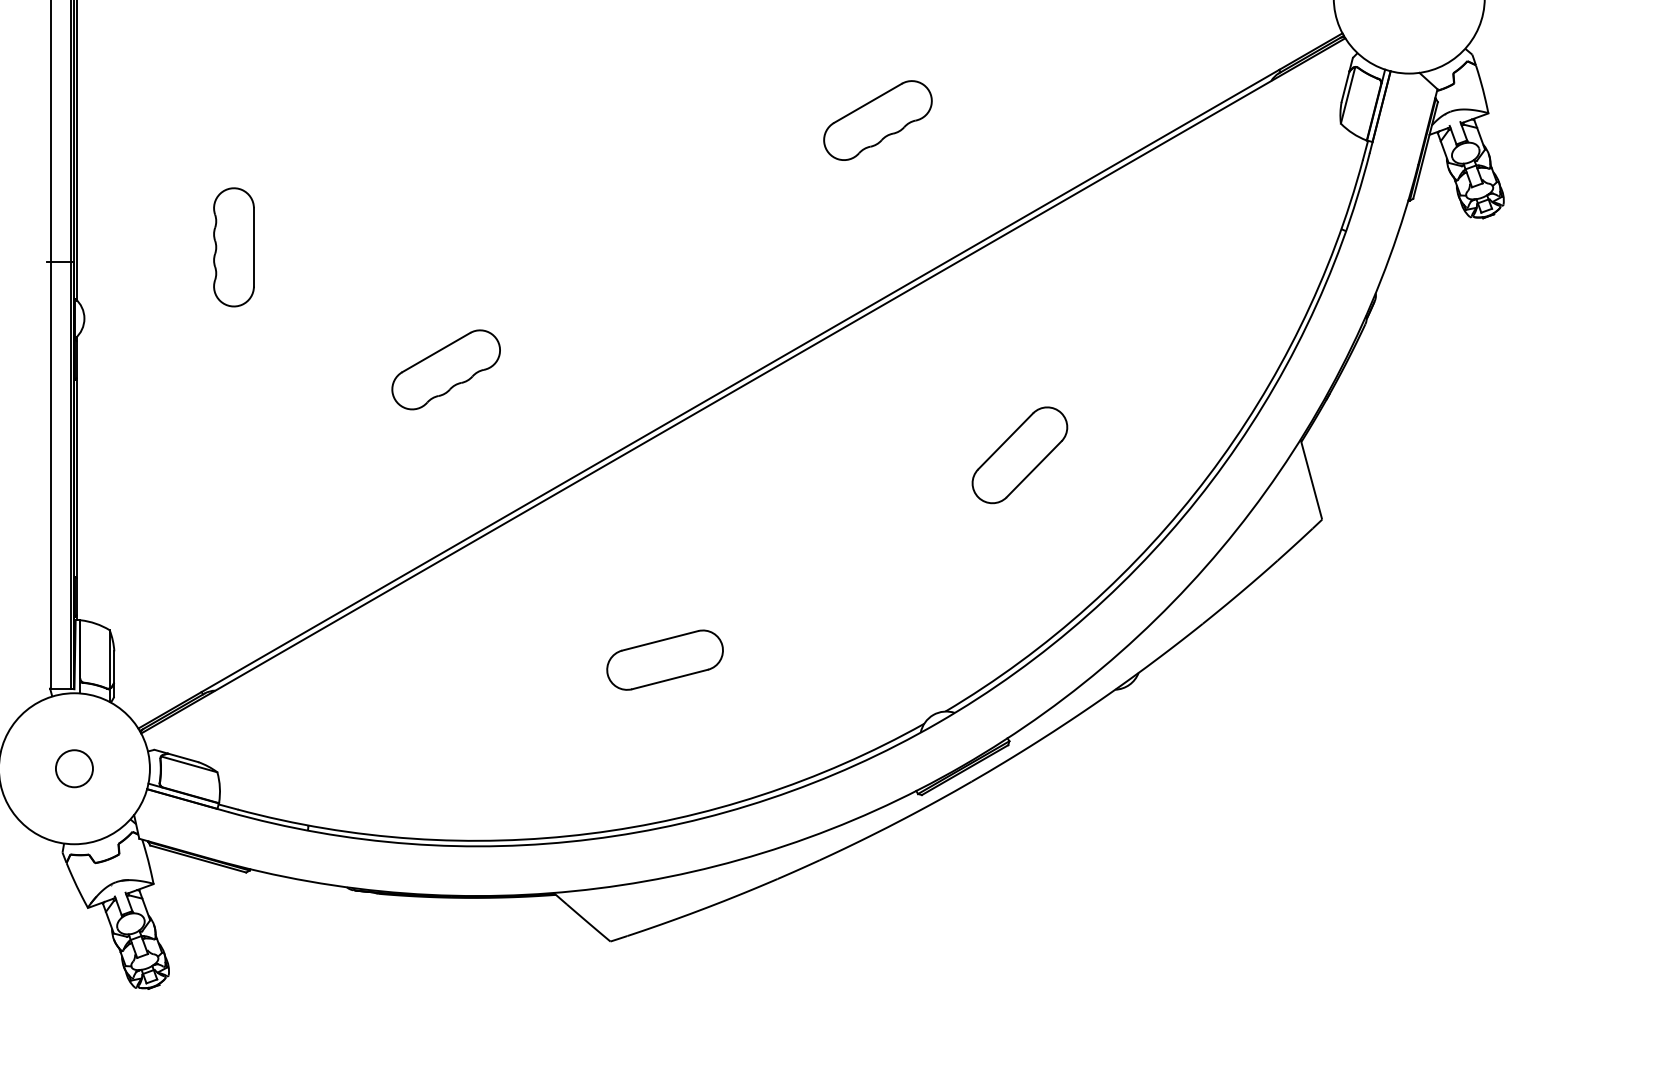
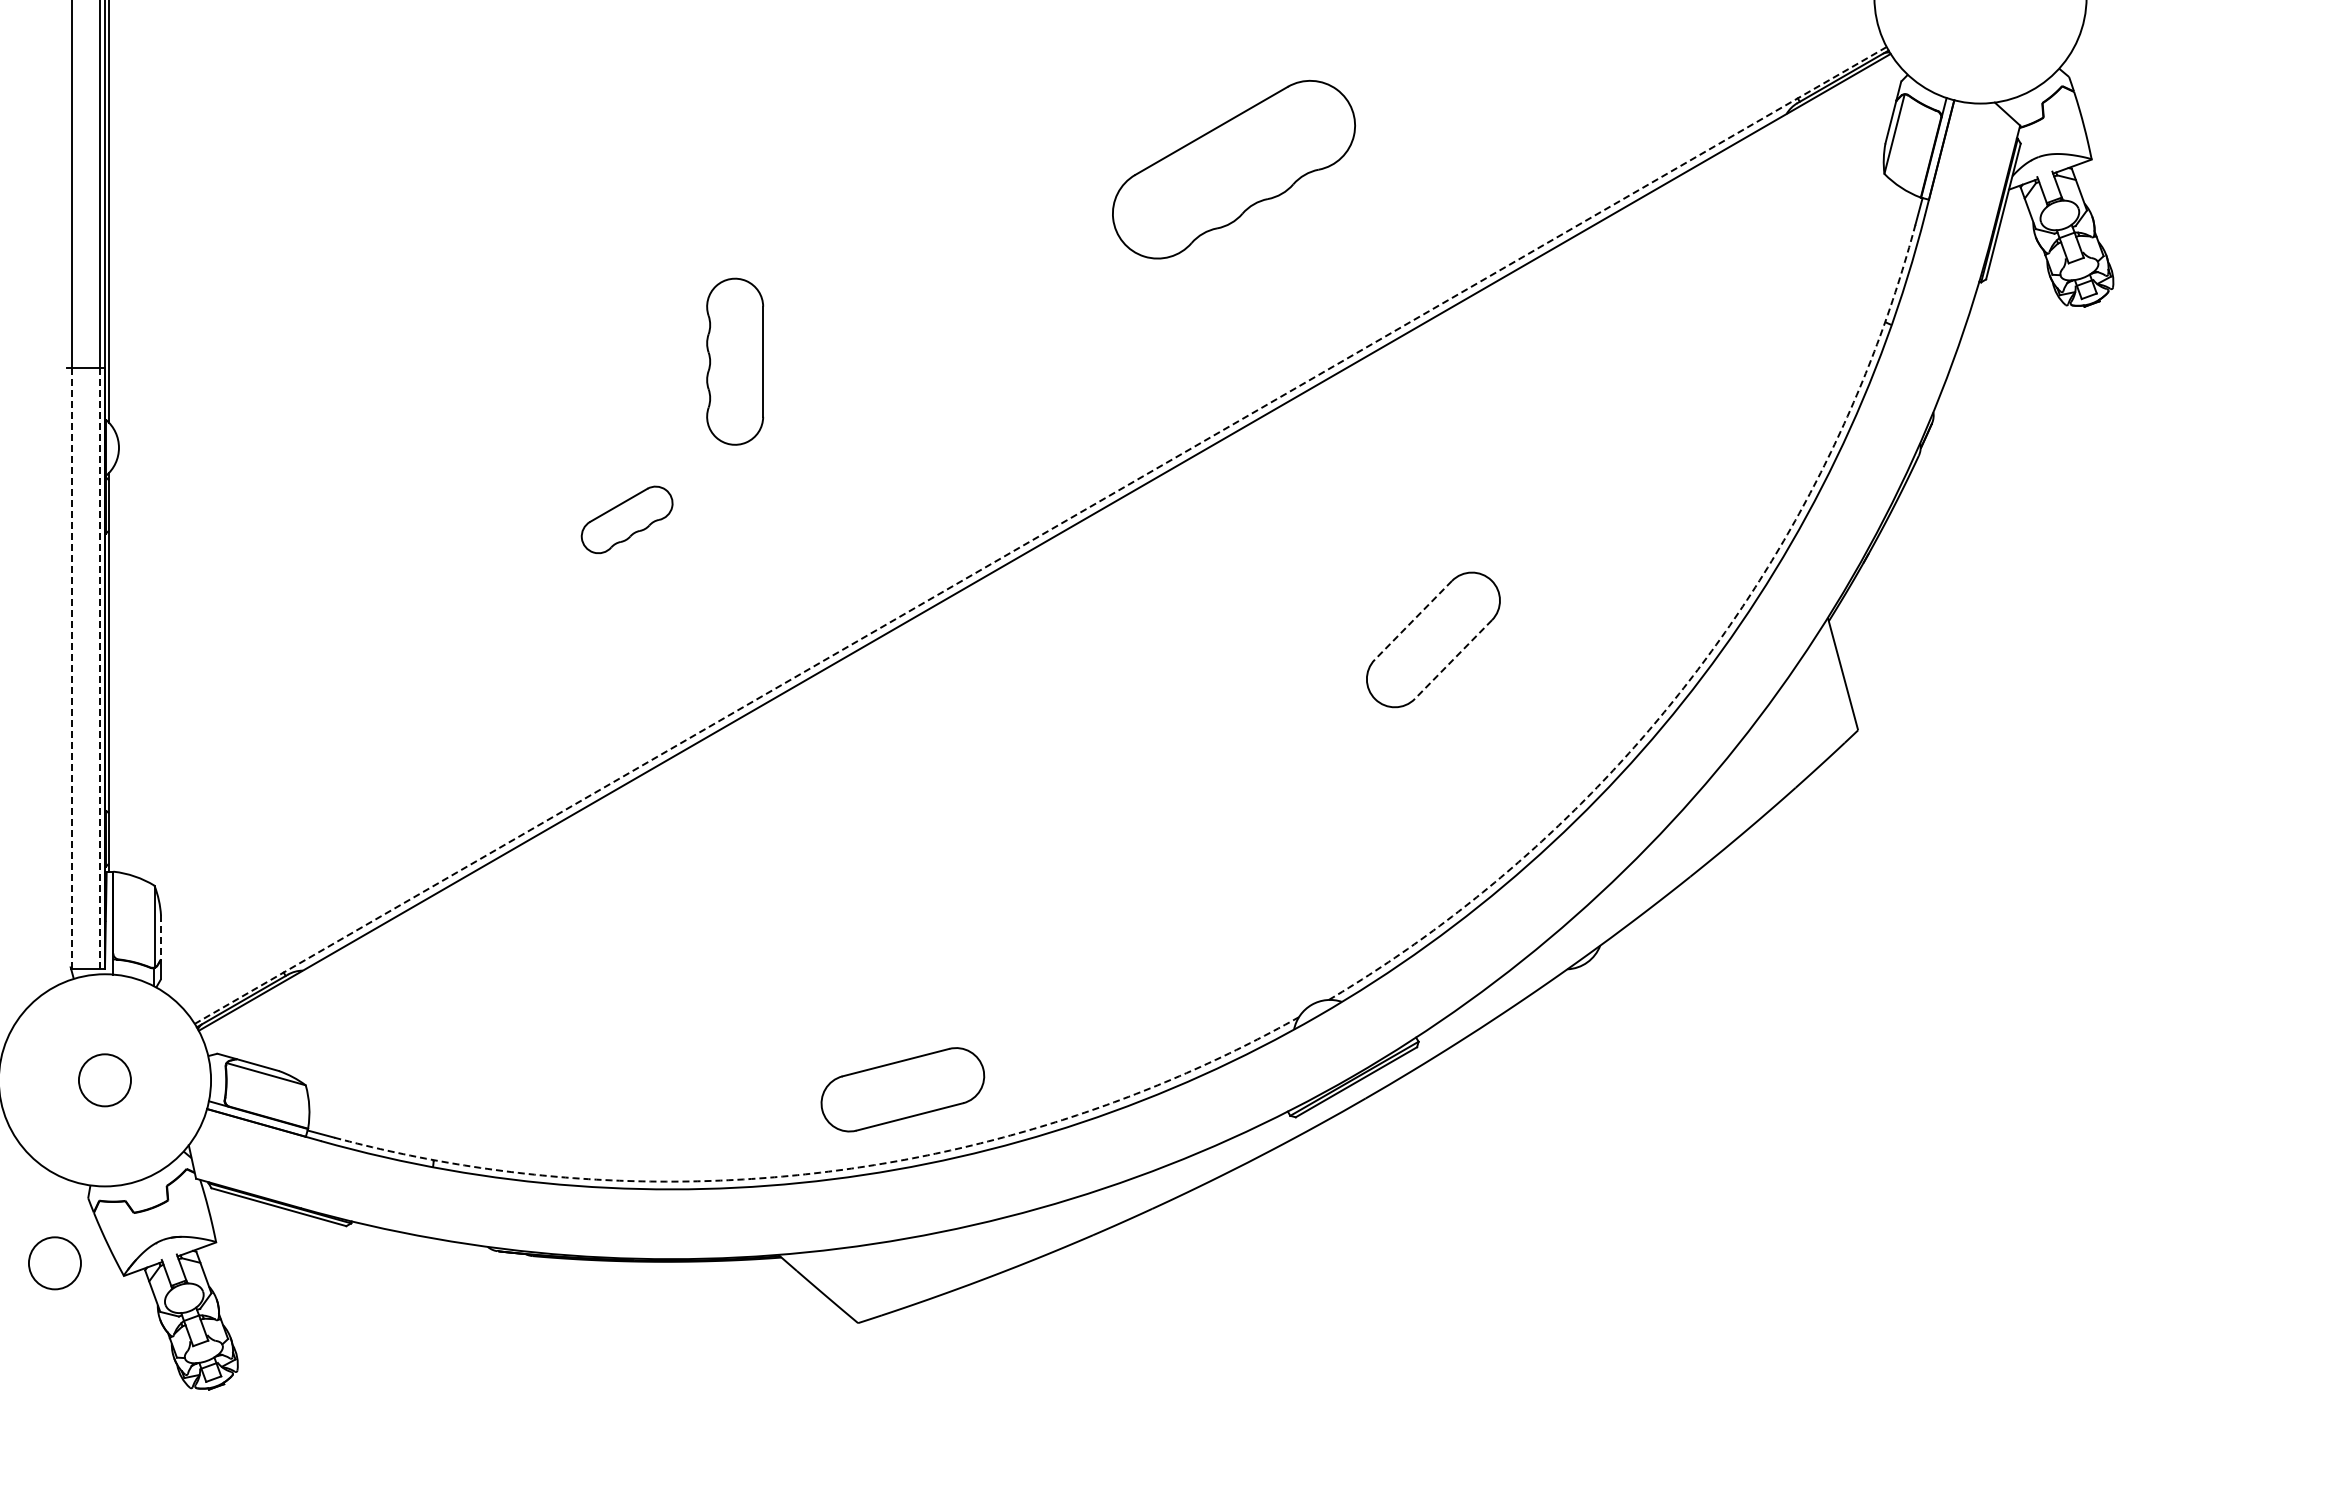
part: (877, 120) -> (1233, 169), size x1.6
part: (234, 247) -> (735, 361), moved
part: (445, 369) -> (626, 519), size x0.6
line: (740, 380) -> (1040, 535), solid -> dashed
line: (1005, 441) -> (1413, 620), solid -> dashed
line: (1034, 469) -> (1453, 659), solid -> dashed
line: (70, 474) -> (99, 667), solid -> dashed
line: (50, 475) -> (71, 668), solid -> dashed
arc: (1207, 476) -> (1697, 669), solid -> dashed
part: (664, 659) -> (902, 1089), moved
line: (114, 667) -> (161, 937), solid -> dashed
arc: (589, 833) -> (828, 1171), solid -> dashed
circle: (38, 899) -> (54, 1263), added

